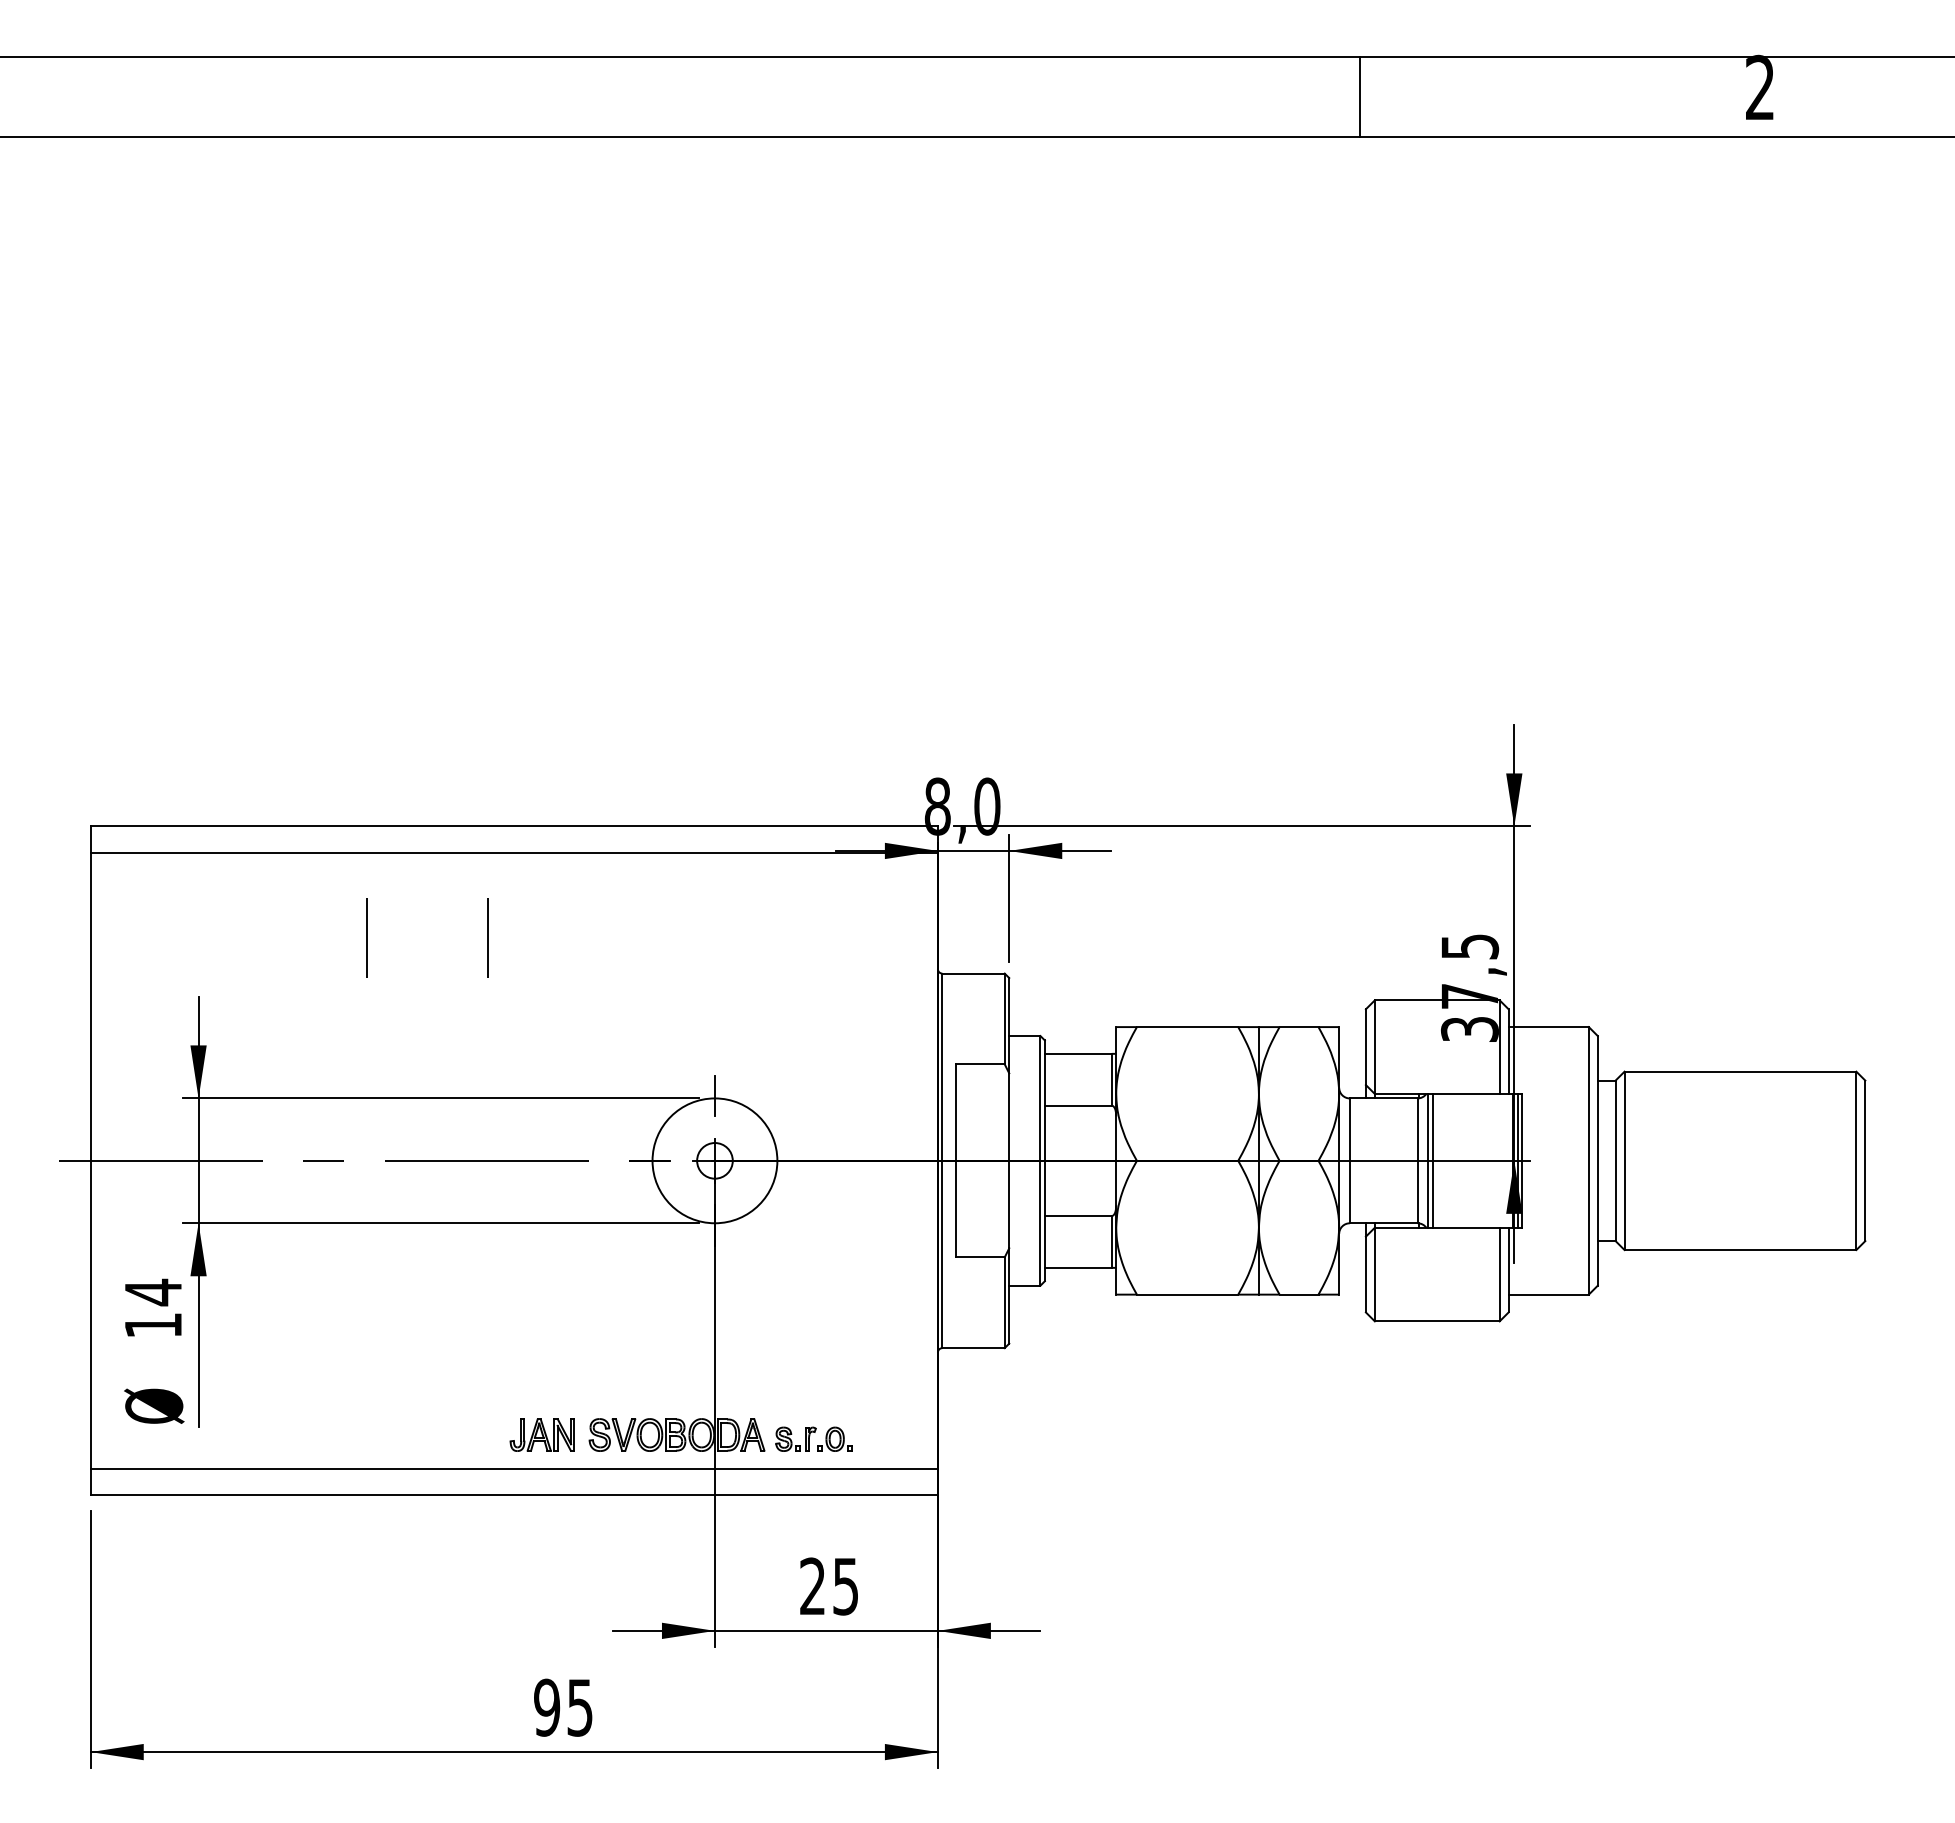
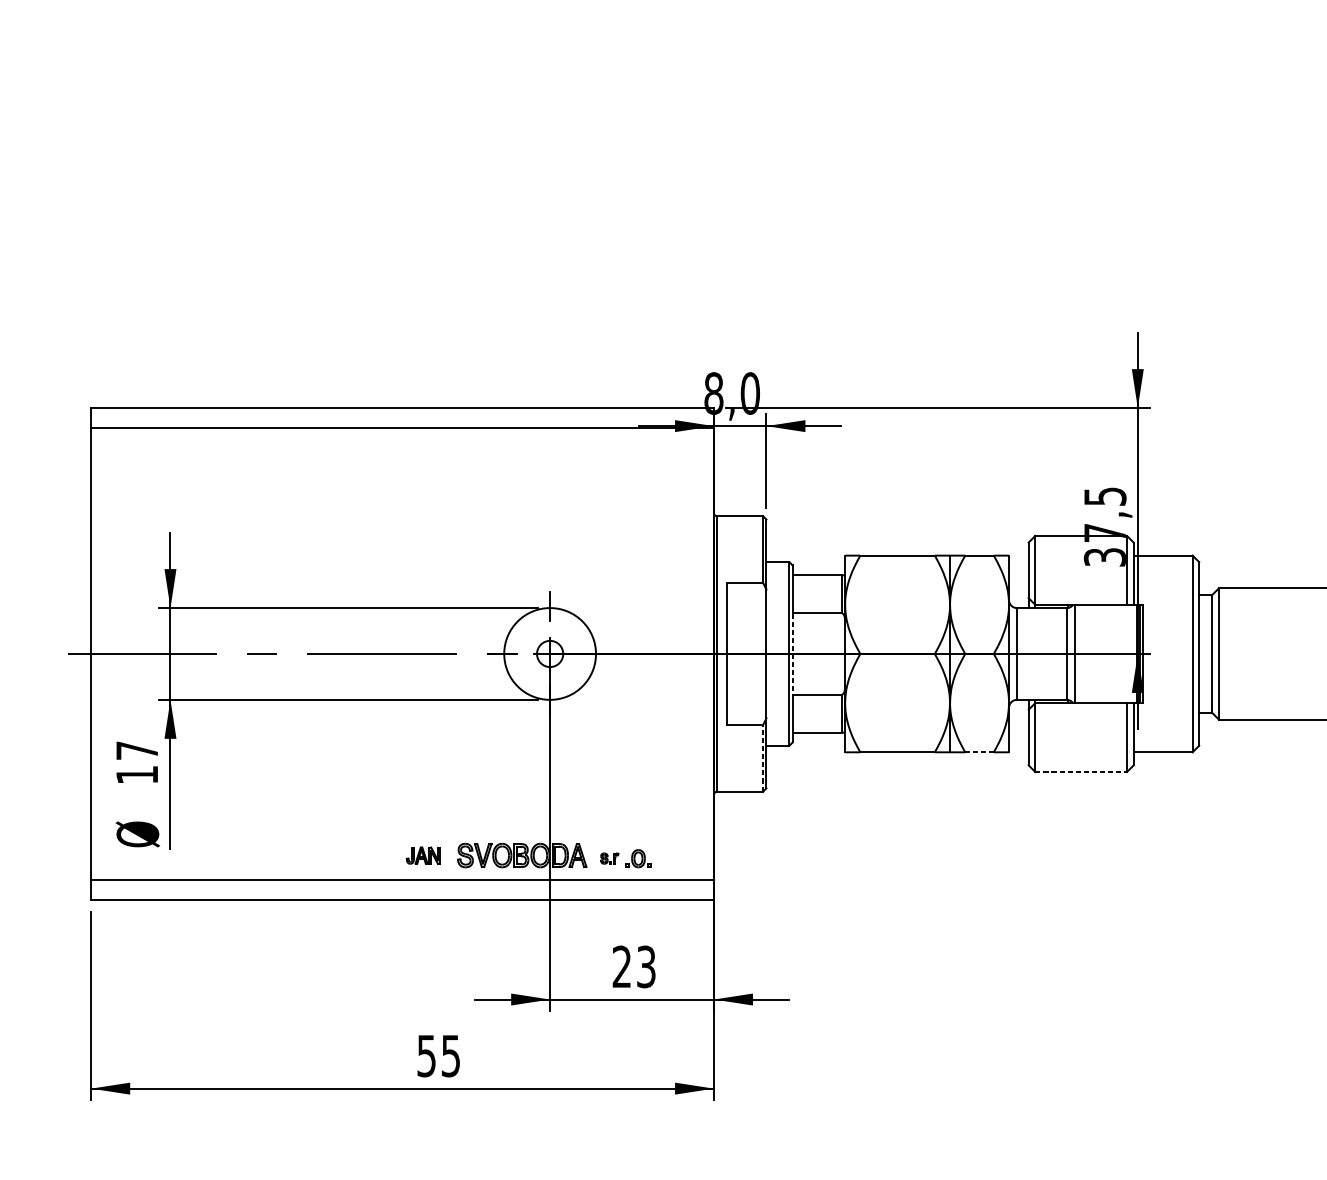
line: (367, 937) -> (294, 489), removed
line: (488, 937) -> (383, 489), removed
line: (1432, 1160) -> (1077, 653), removed
line: (1044, 1161) -> (792, 654), solid -> dashed
text: (153, 1292) -> (137, 750), 14 -> 17
line: (1298, 1294) -> (979, 752), solid -> dashed
line: (1004, 1302) -> (762, 758), solid -> dashed
line: (1437, 1321) -> (1081, 772), solid -> dashed
part: (541, 1434) -> (422, 855), size x0.7
part: (795, 1438) -> (609, 858), size x0.6
text: (845, 1585) -> (646, 966), 25 -> 23
text: (547, 1707) -> (427, 1055), 95 -> 55

